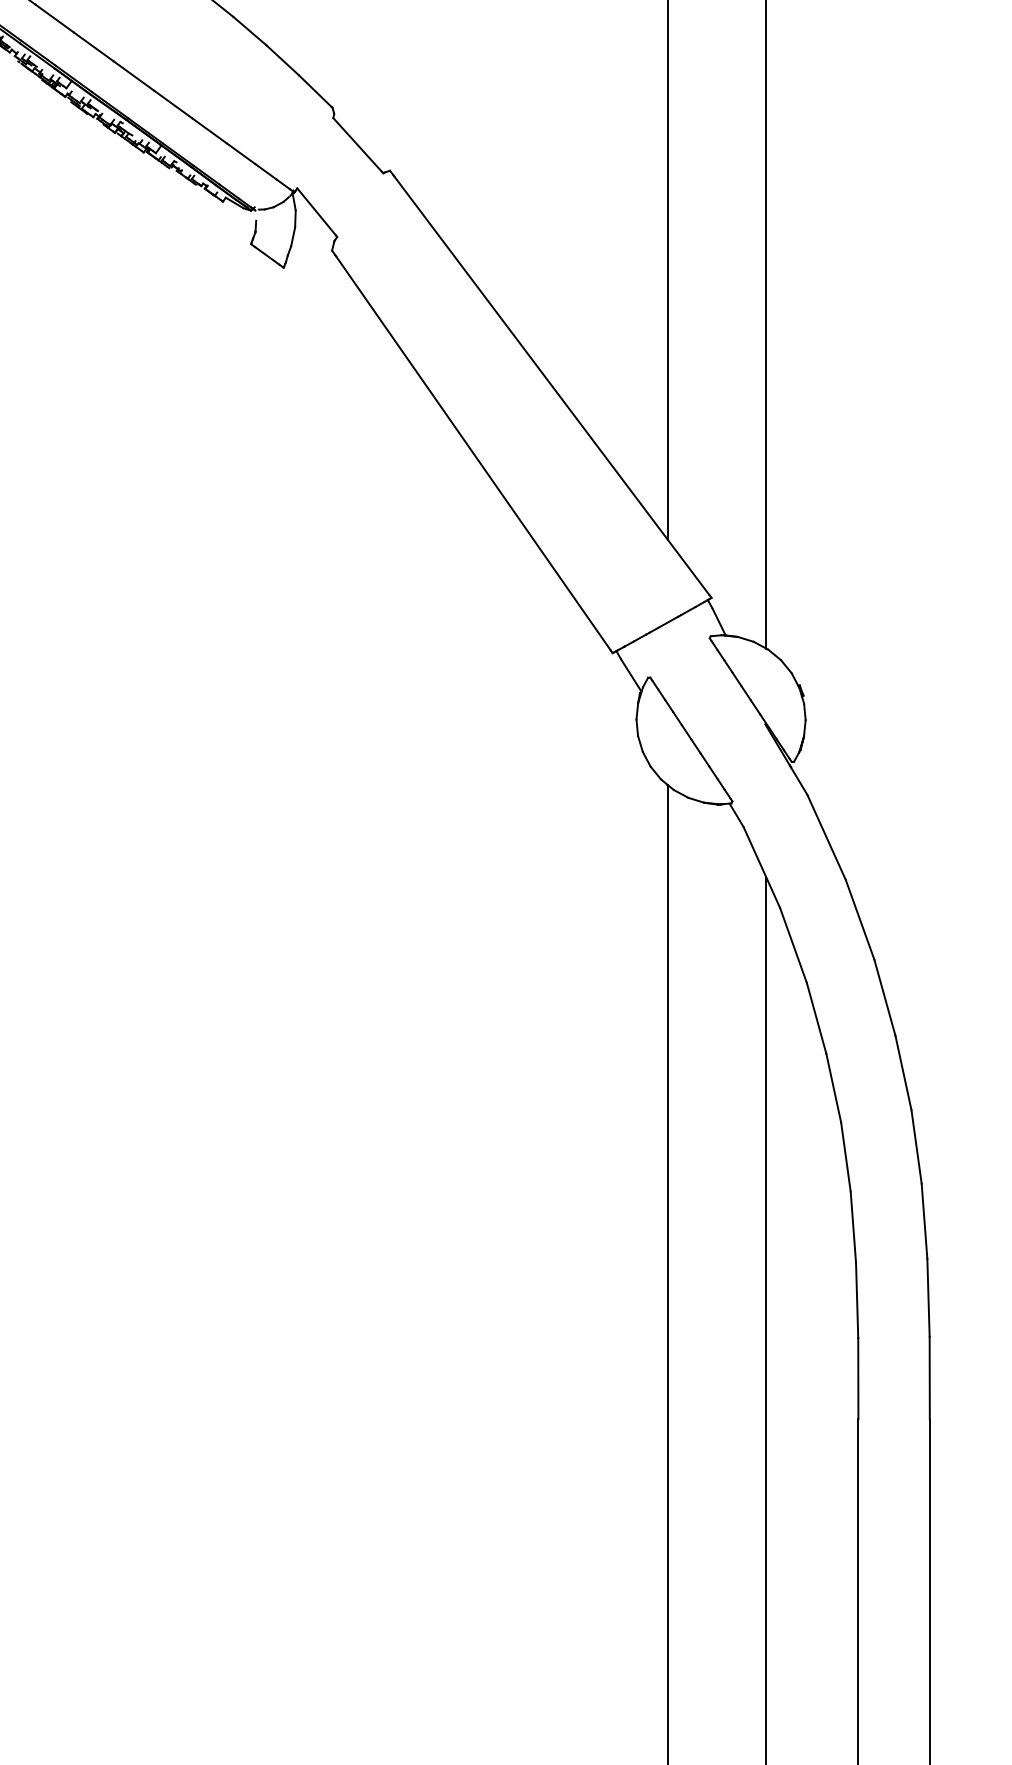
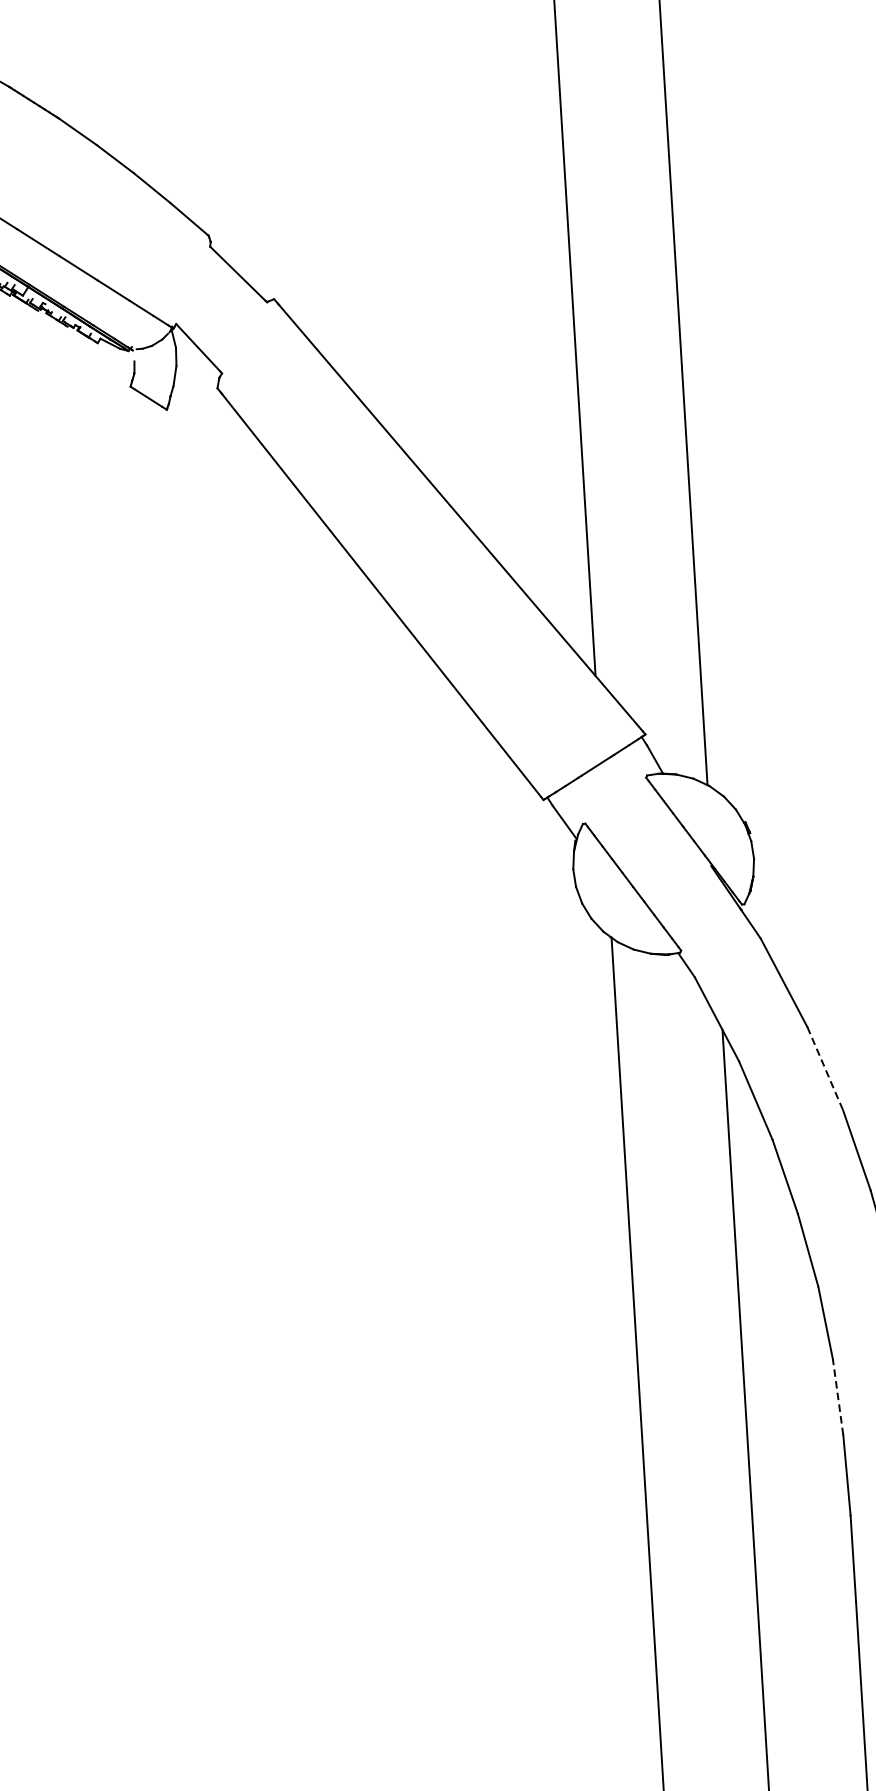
line: (860, 920) -> (825, 1069), solid -> dashed
line: (853, 1227) -> (838, 1397), solid -> dashed

